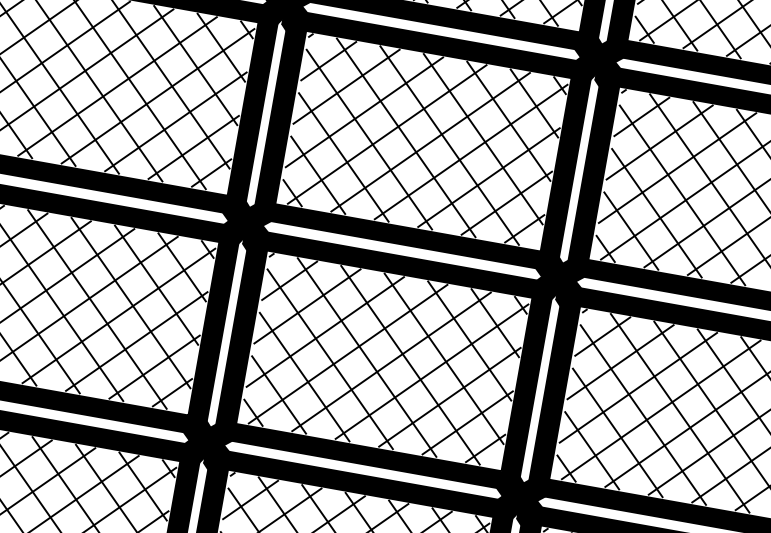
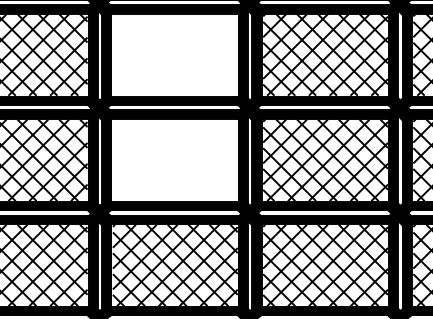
hatch: (422, 139) -> (174, 54), removed
hatch: (383, 360) -> (174, 160), removed

